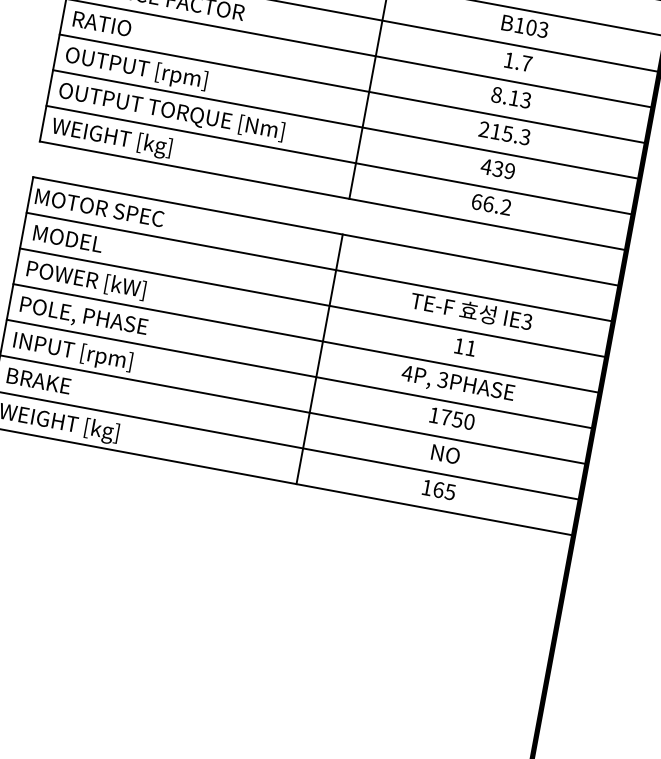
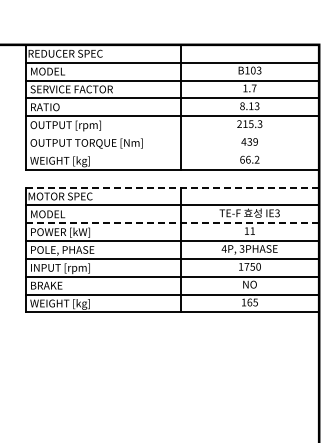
line: (346, 125) -> (172, 134), removed
line: (340, 159) -> (172, 151), removed
line: (326, 231) -> (172, 187), solid -> dashed
line: (313, 303) -> (172, 223), solid -> dashed

